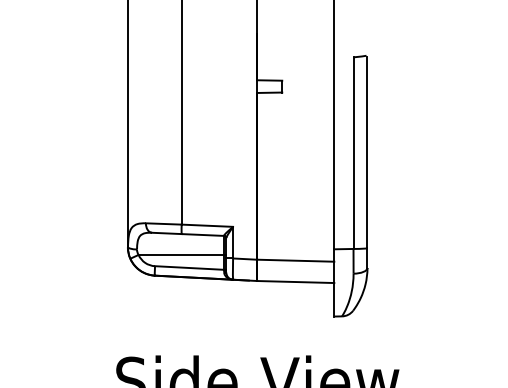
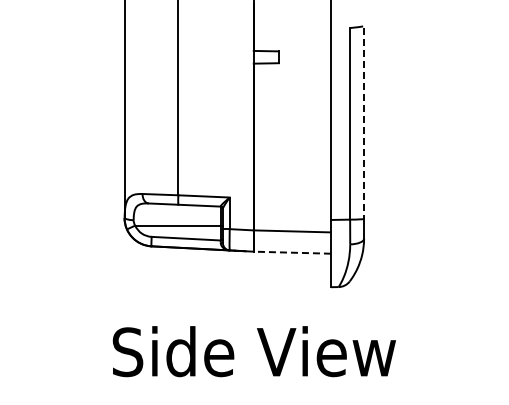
line: (367, 152) -> (364, 123), solid -> dashed
line: (295, 281) -> (292, 252), solid -> dashed

